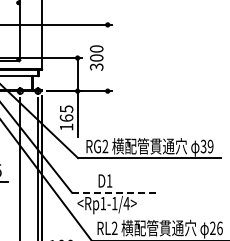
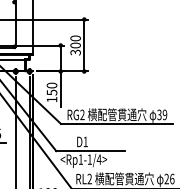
line: (107, 57) -> (84, 45), added
text: (66, 113) -> (51, 89), 165 -> 150
line: (115, 192) -> (90, 150), dashed -> solid

